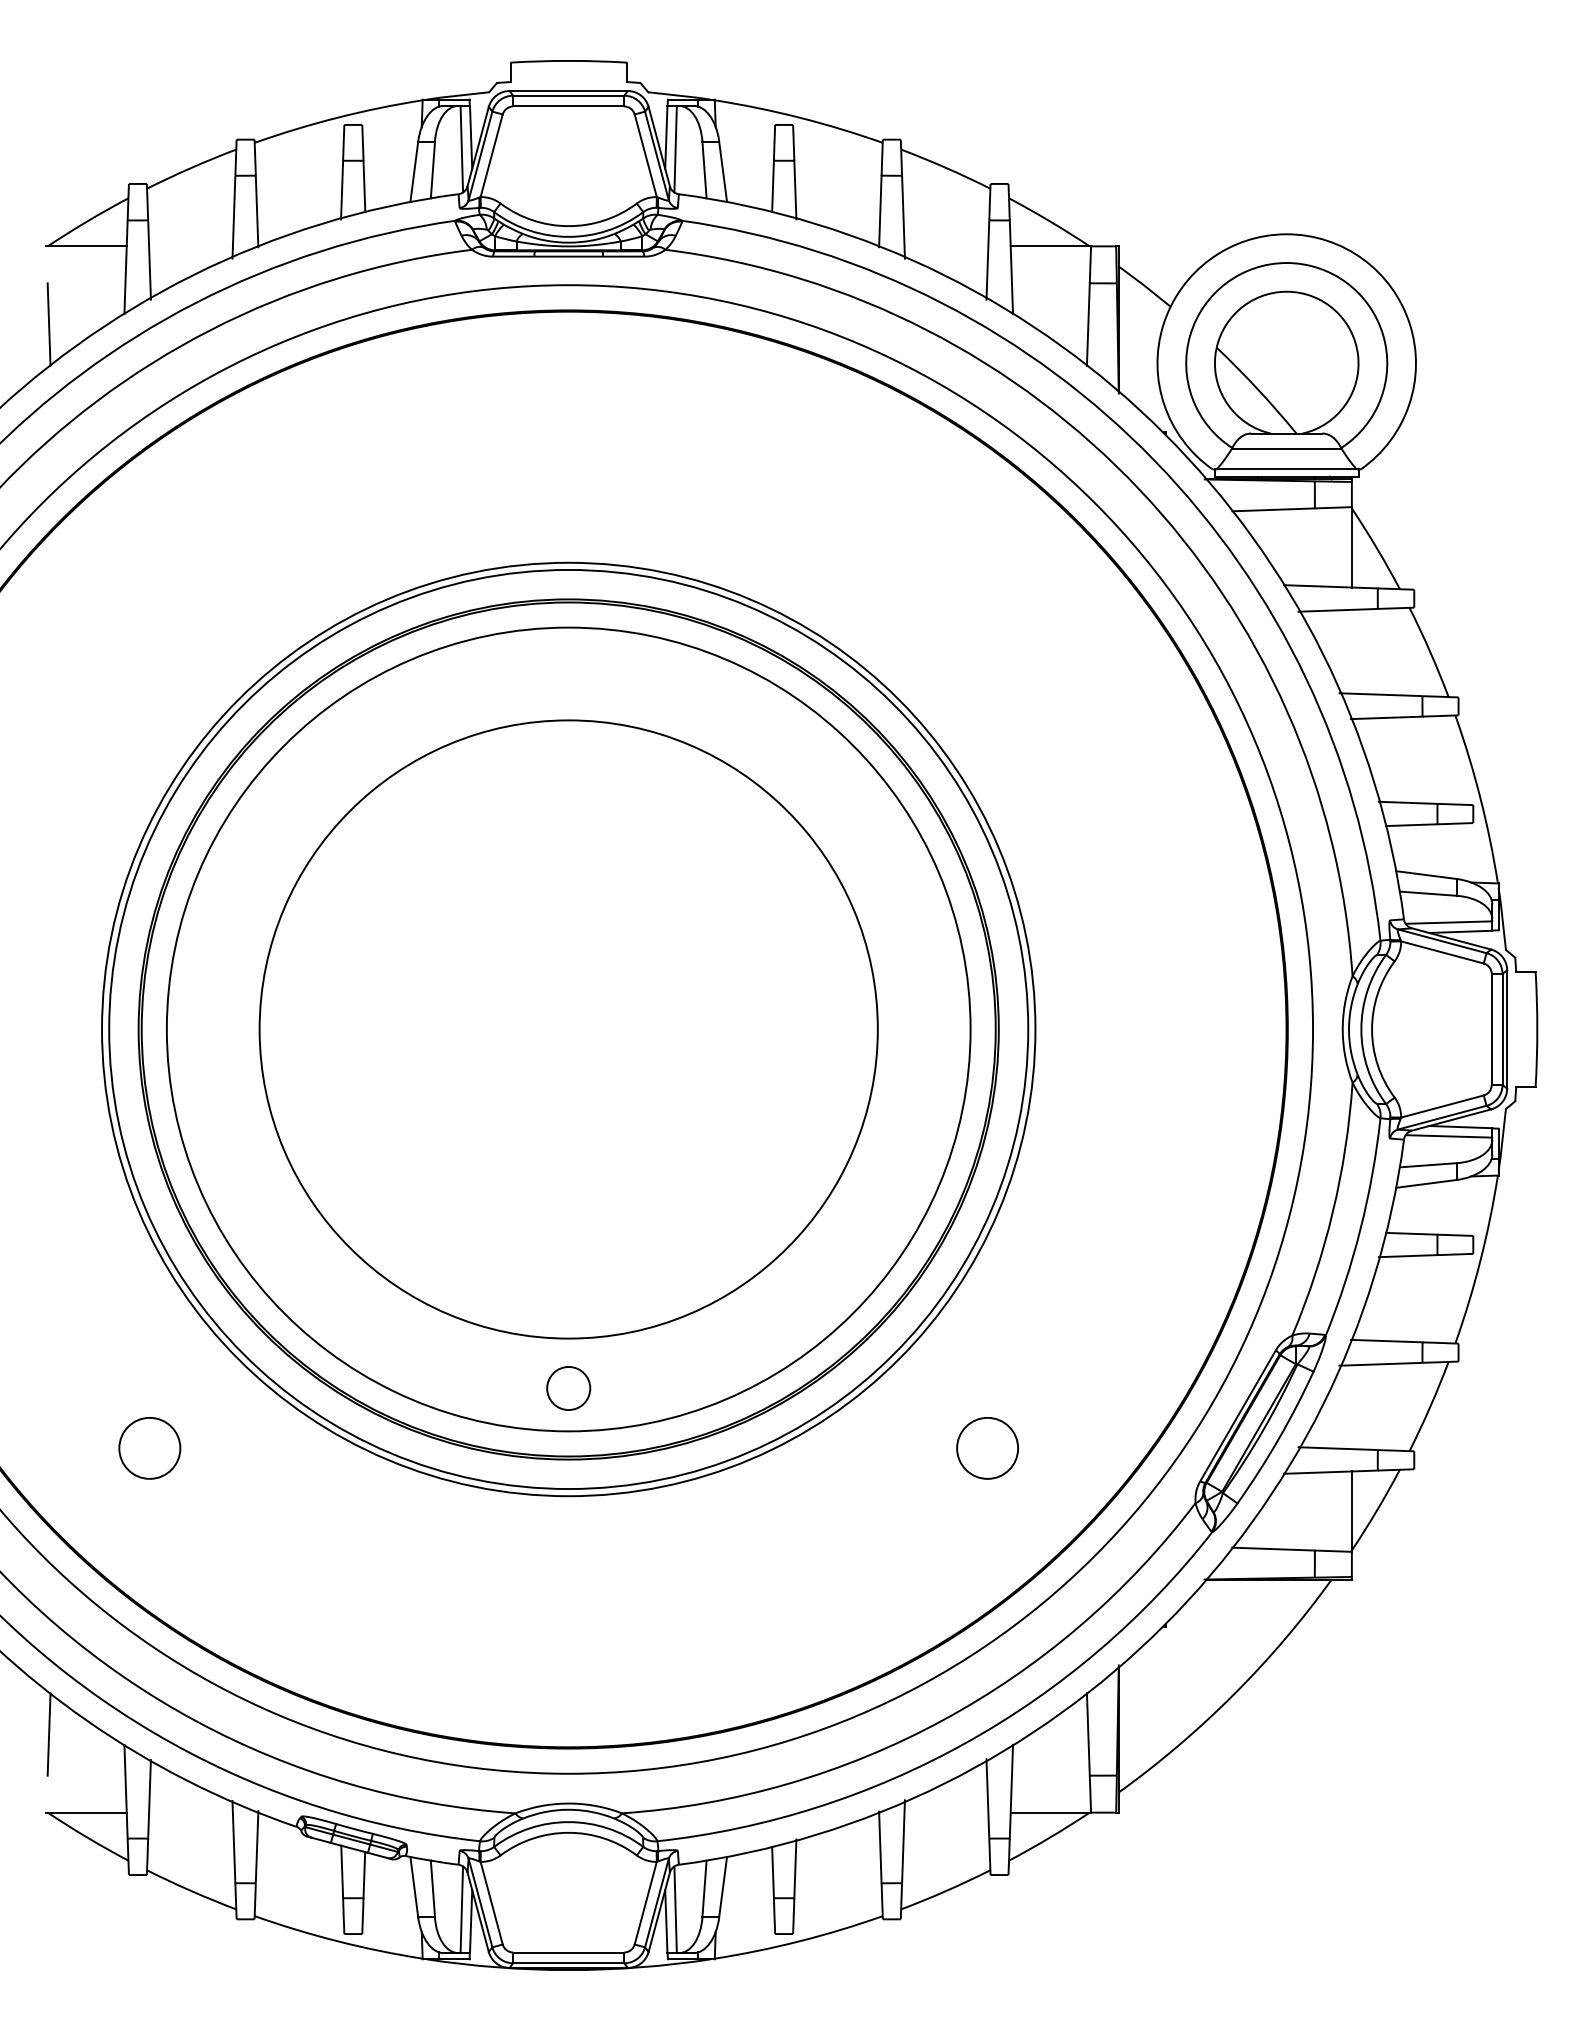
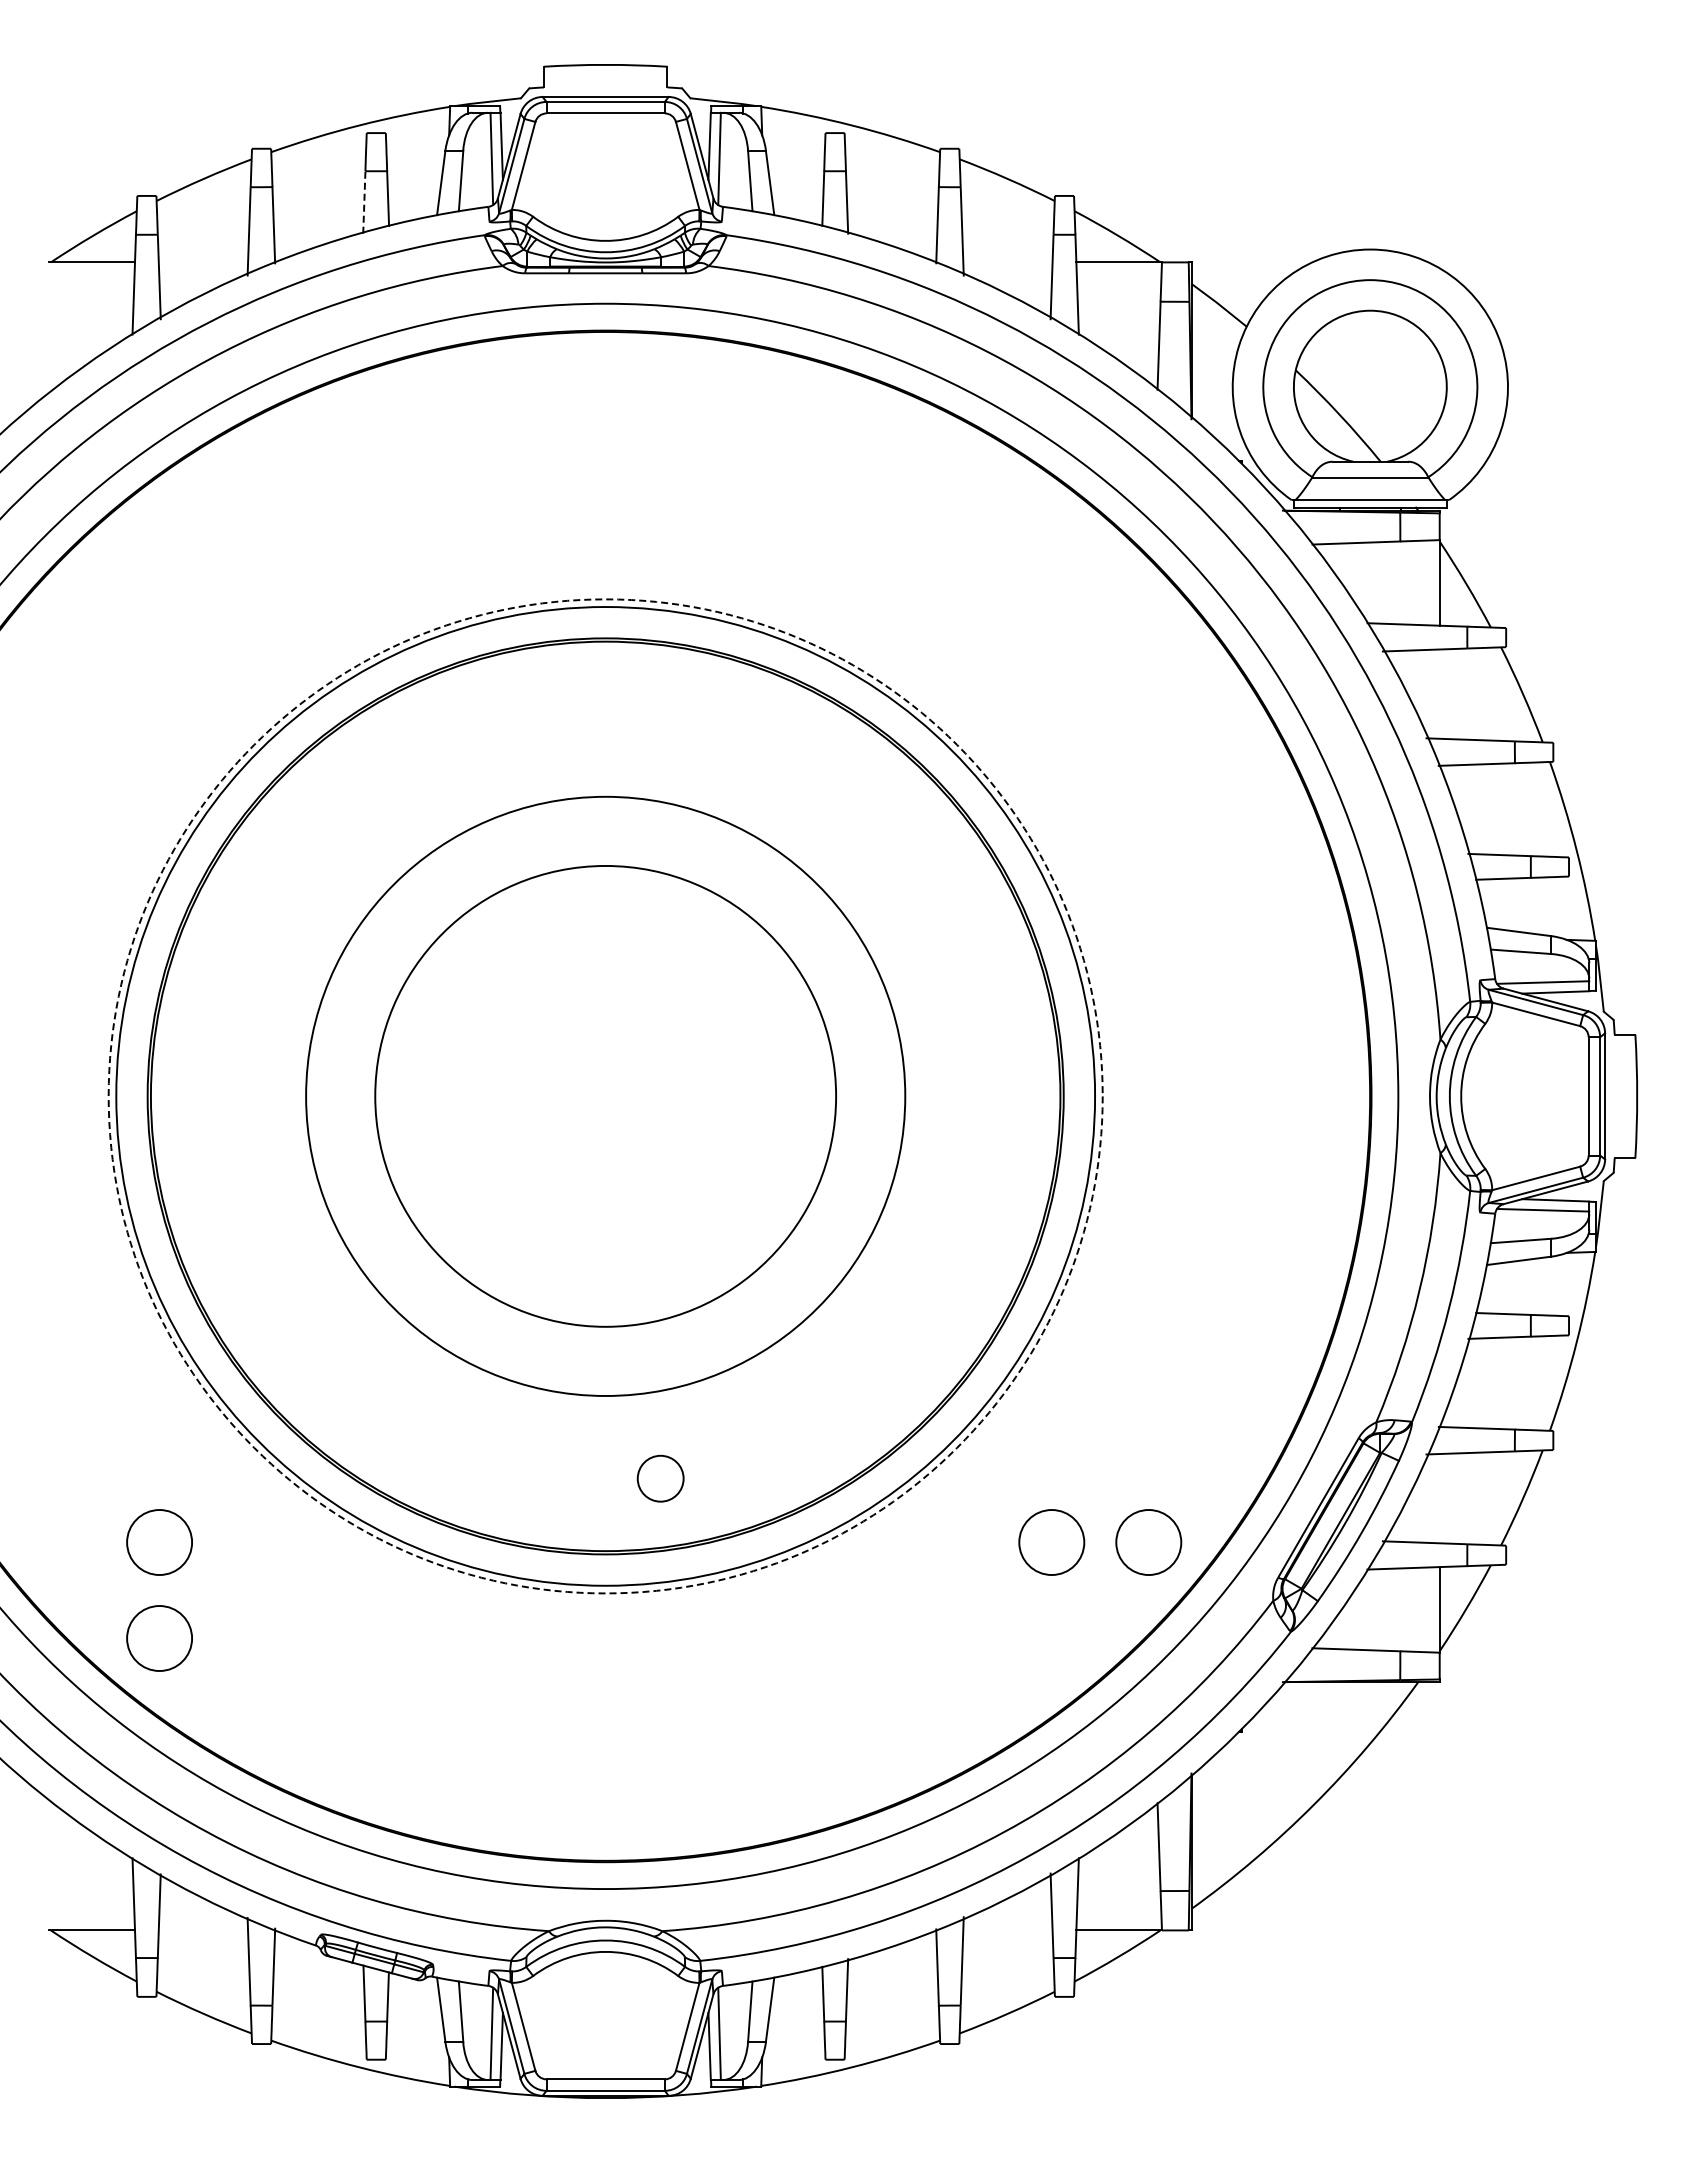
line: (342, 189) -> (364, 201), solid -> dashed
line: (48, 324) -> (51, 345), removed
circle: (568, 1029) -> (605, 1096), size x0.7
circle: (568, 1029) -> (605, 1096), size x0.7
circle: (568, 1029) -> (605, 1096), solid -> dashed
circle: (568, 1388) -> (660, 1478), moved
circle: (1078, 1448) -> (1148, 1542), added
circle: (149, 1538) -> (159, 1638), added
line: (48, 1734) -> (51, 1847), removed

